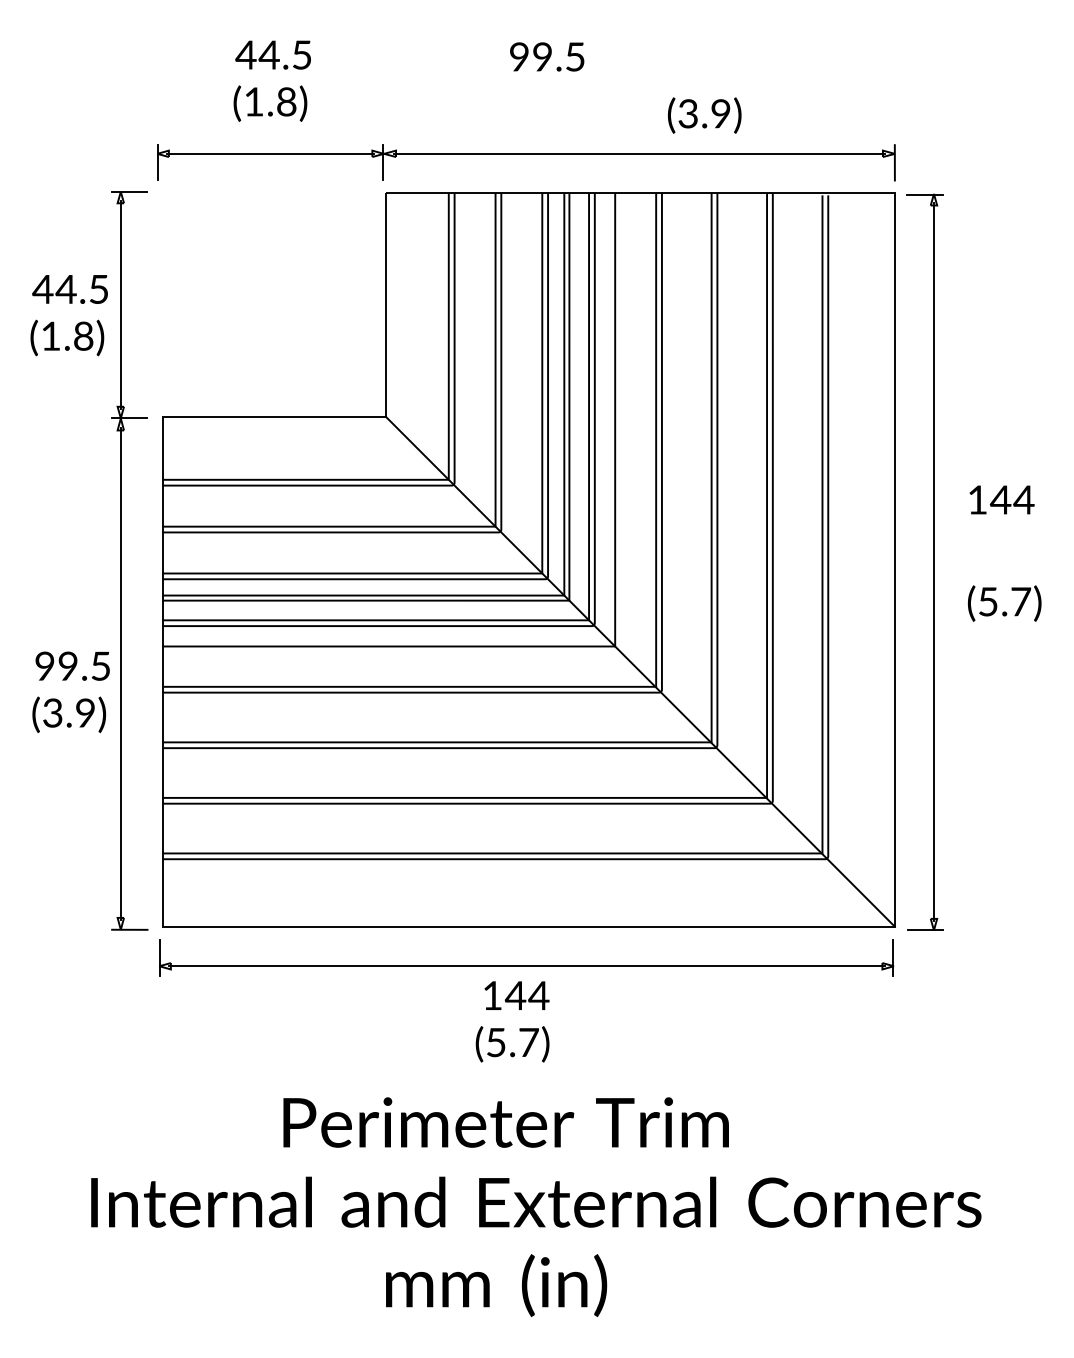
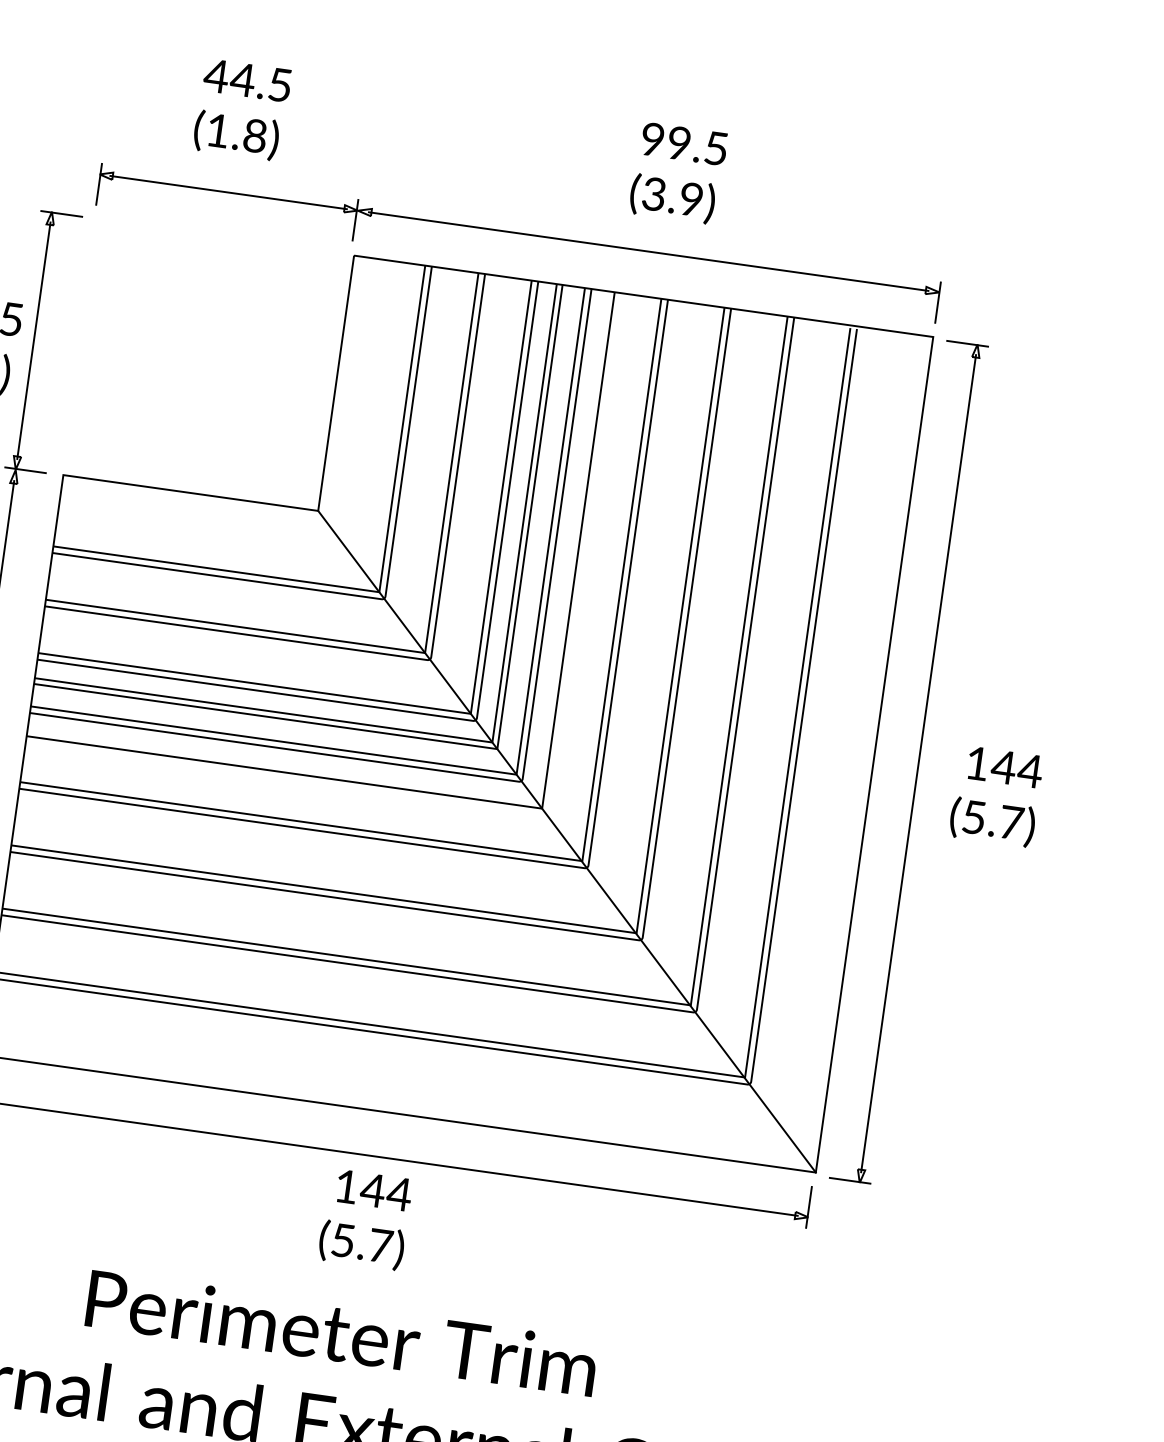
text: (547, 56) -> (684, 143), moved
text: (704, 115) -> (672, 198), moved
text: (1001, 499) -> (1004, 766), moved

